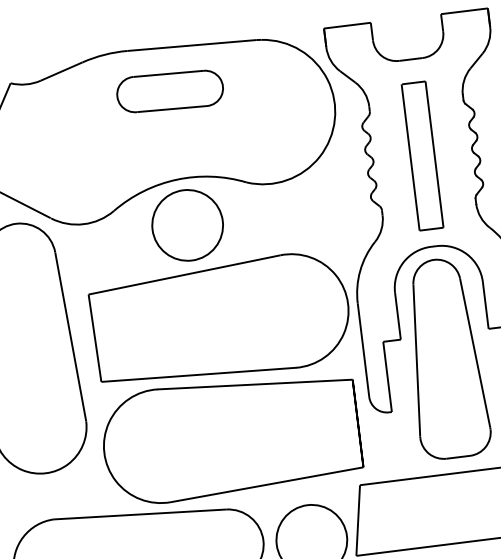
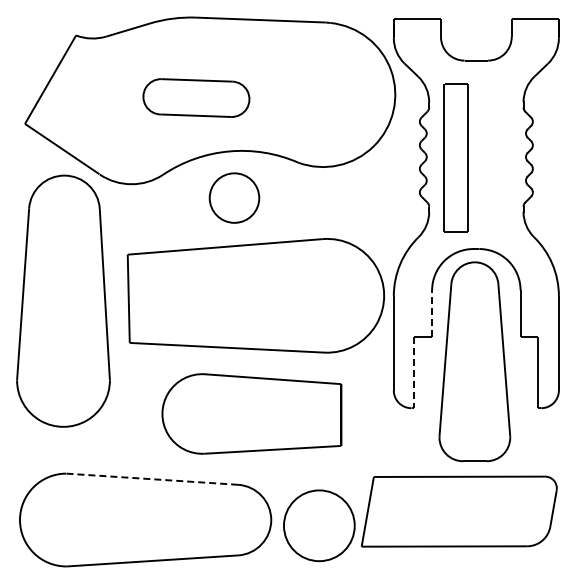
part: (170, 90) -> (196, 97), moved
part: (421, 155) -> (455, 157), moved
circle: (187, 224) -> (234, 197), size x0.7
line: (398, 315) -> (432, 313), solid -> dashed
line: (387, 377) -> (414, 373), solid -> dashed
part: (230, 437) -> (251, 413), size x0.7
line: (139, 514) -> (151, 479), solid -> dashed

